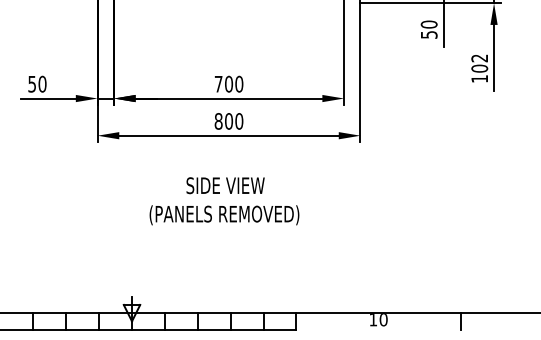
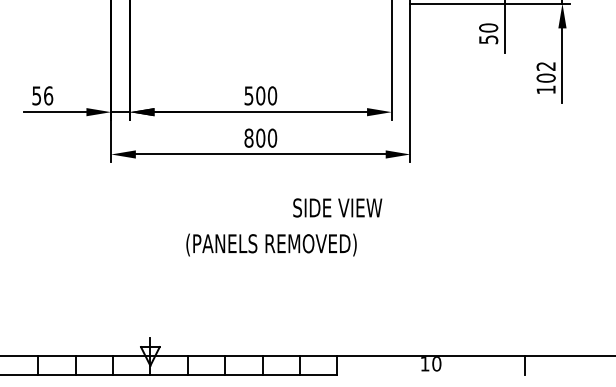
text: (42, 83) -> (48, 95), 50 -> 56
text: (218, 84) -> (248, 96), 700 -> 500
text: (225, 185) -> (337, 207), moved
text: (224, 215) -> (271, 245), moved

